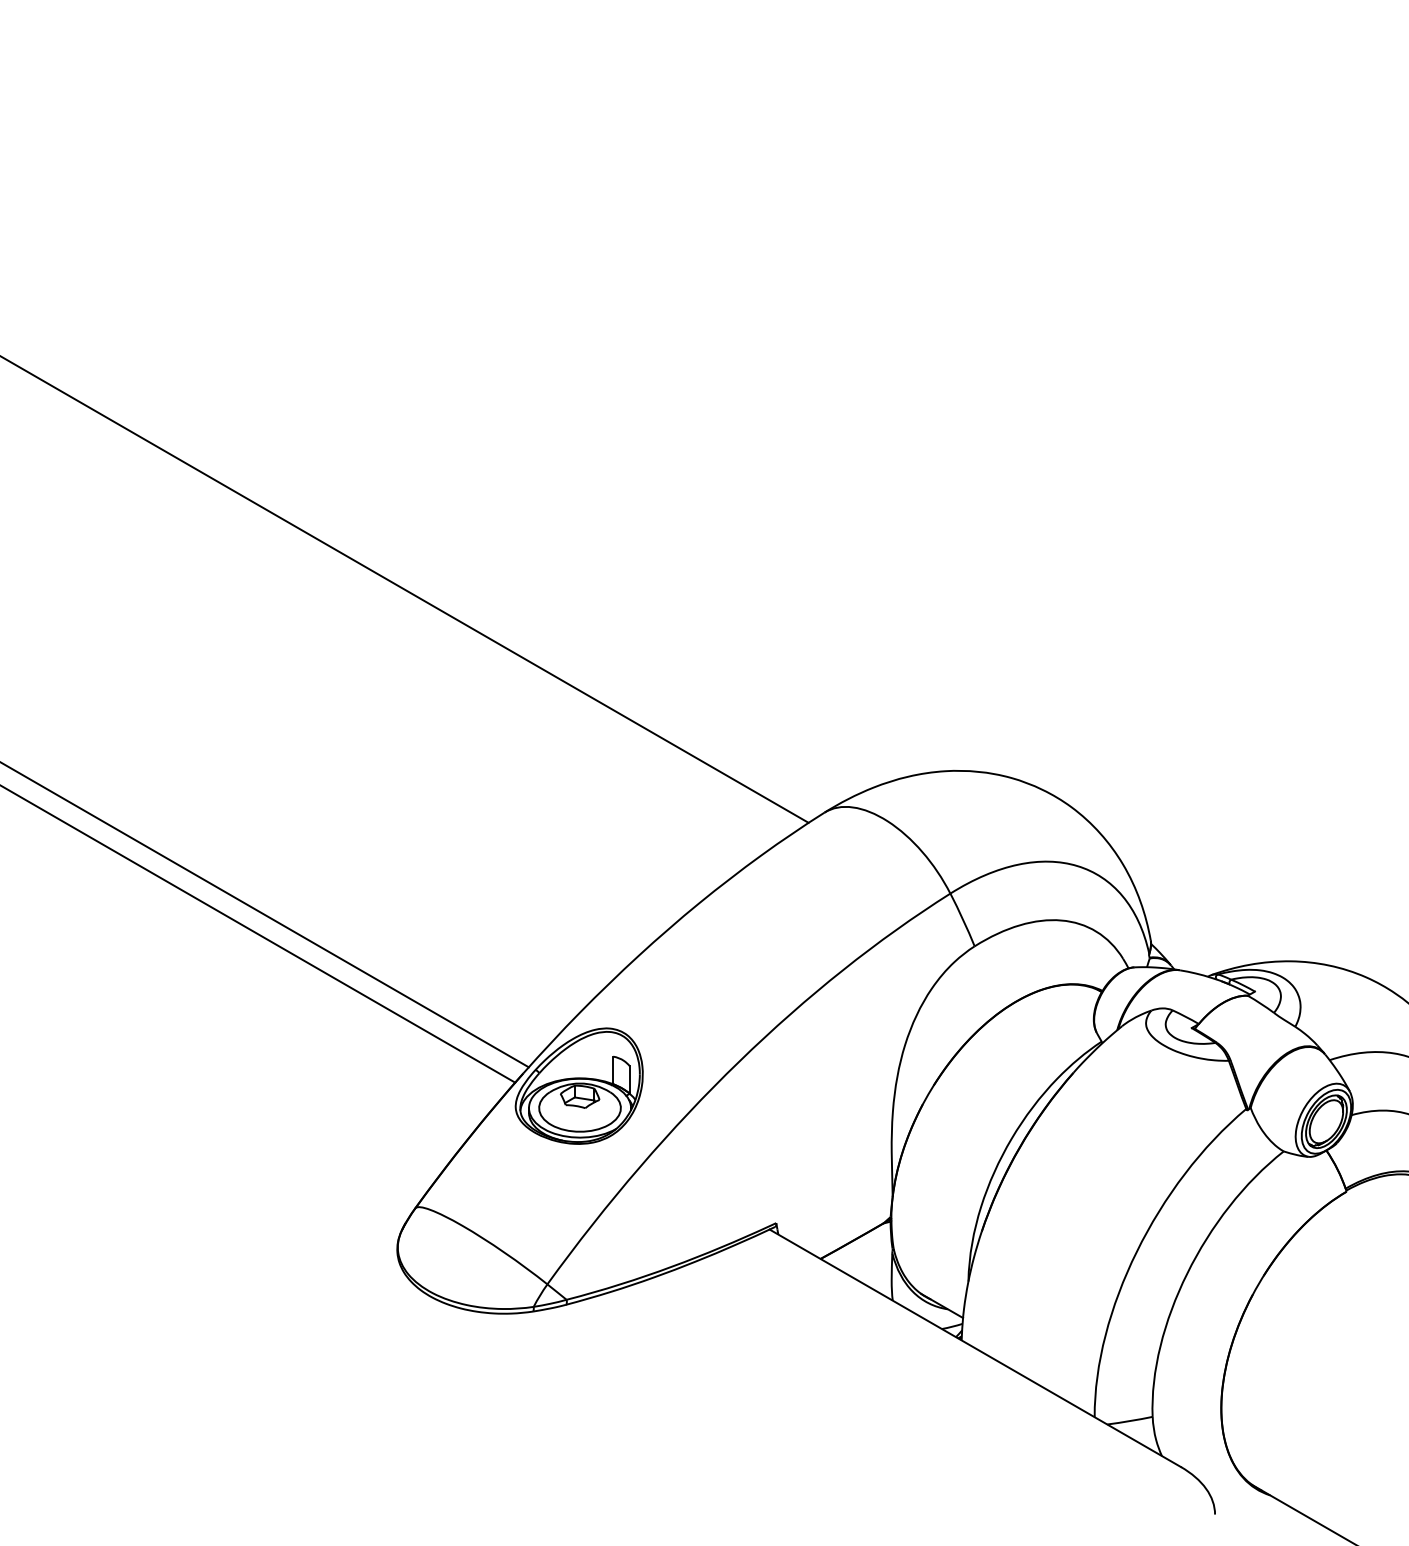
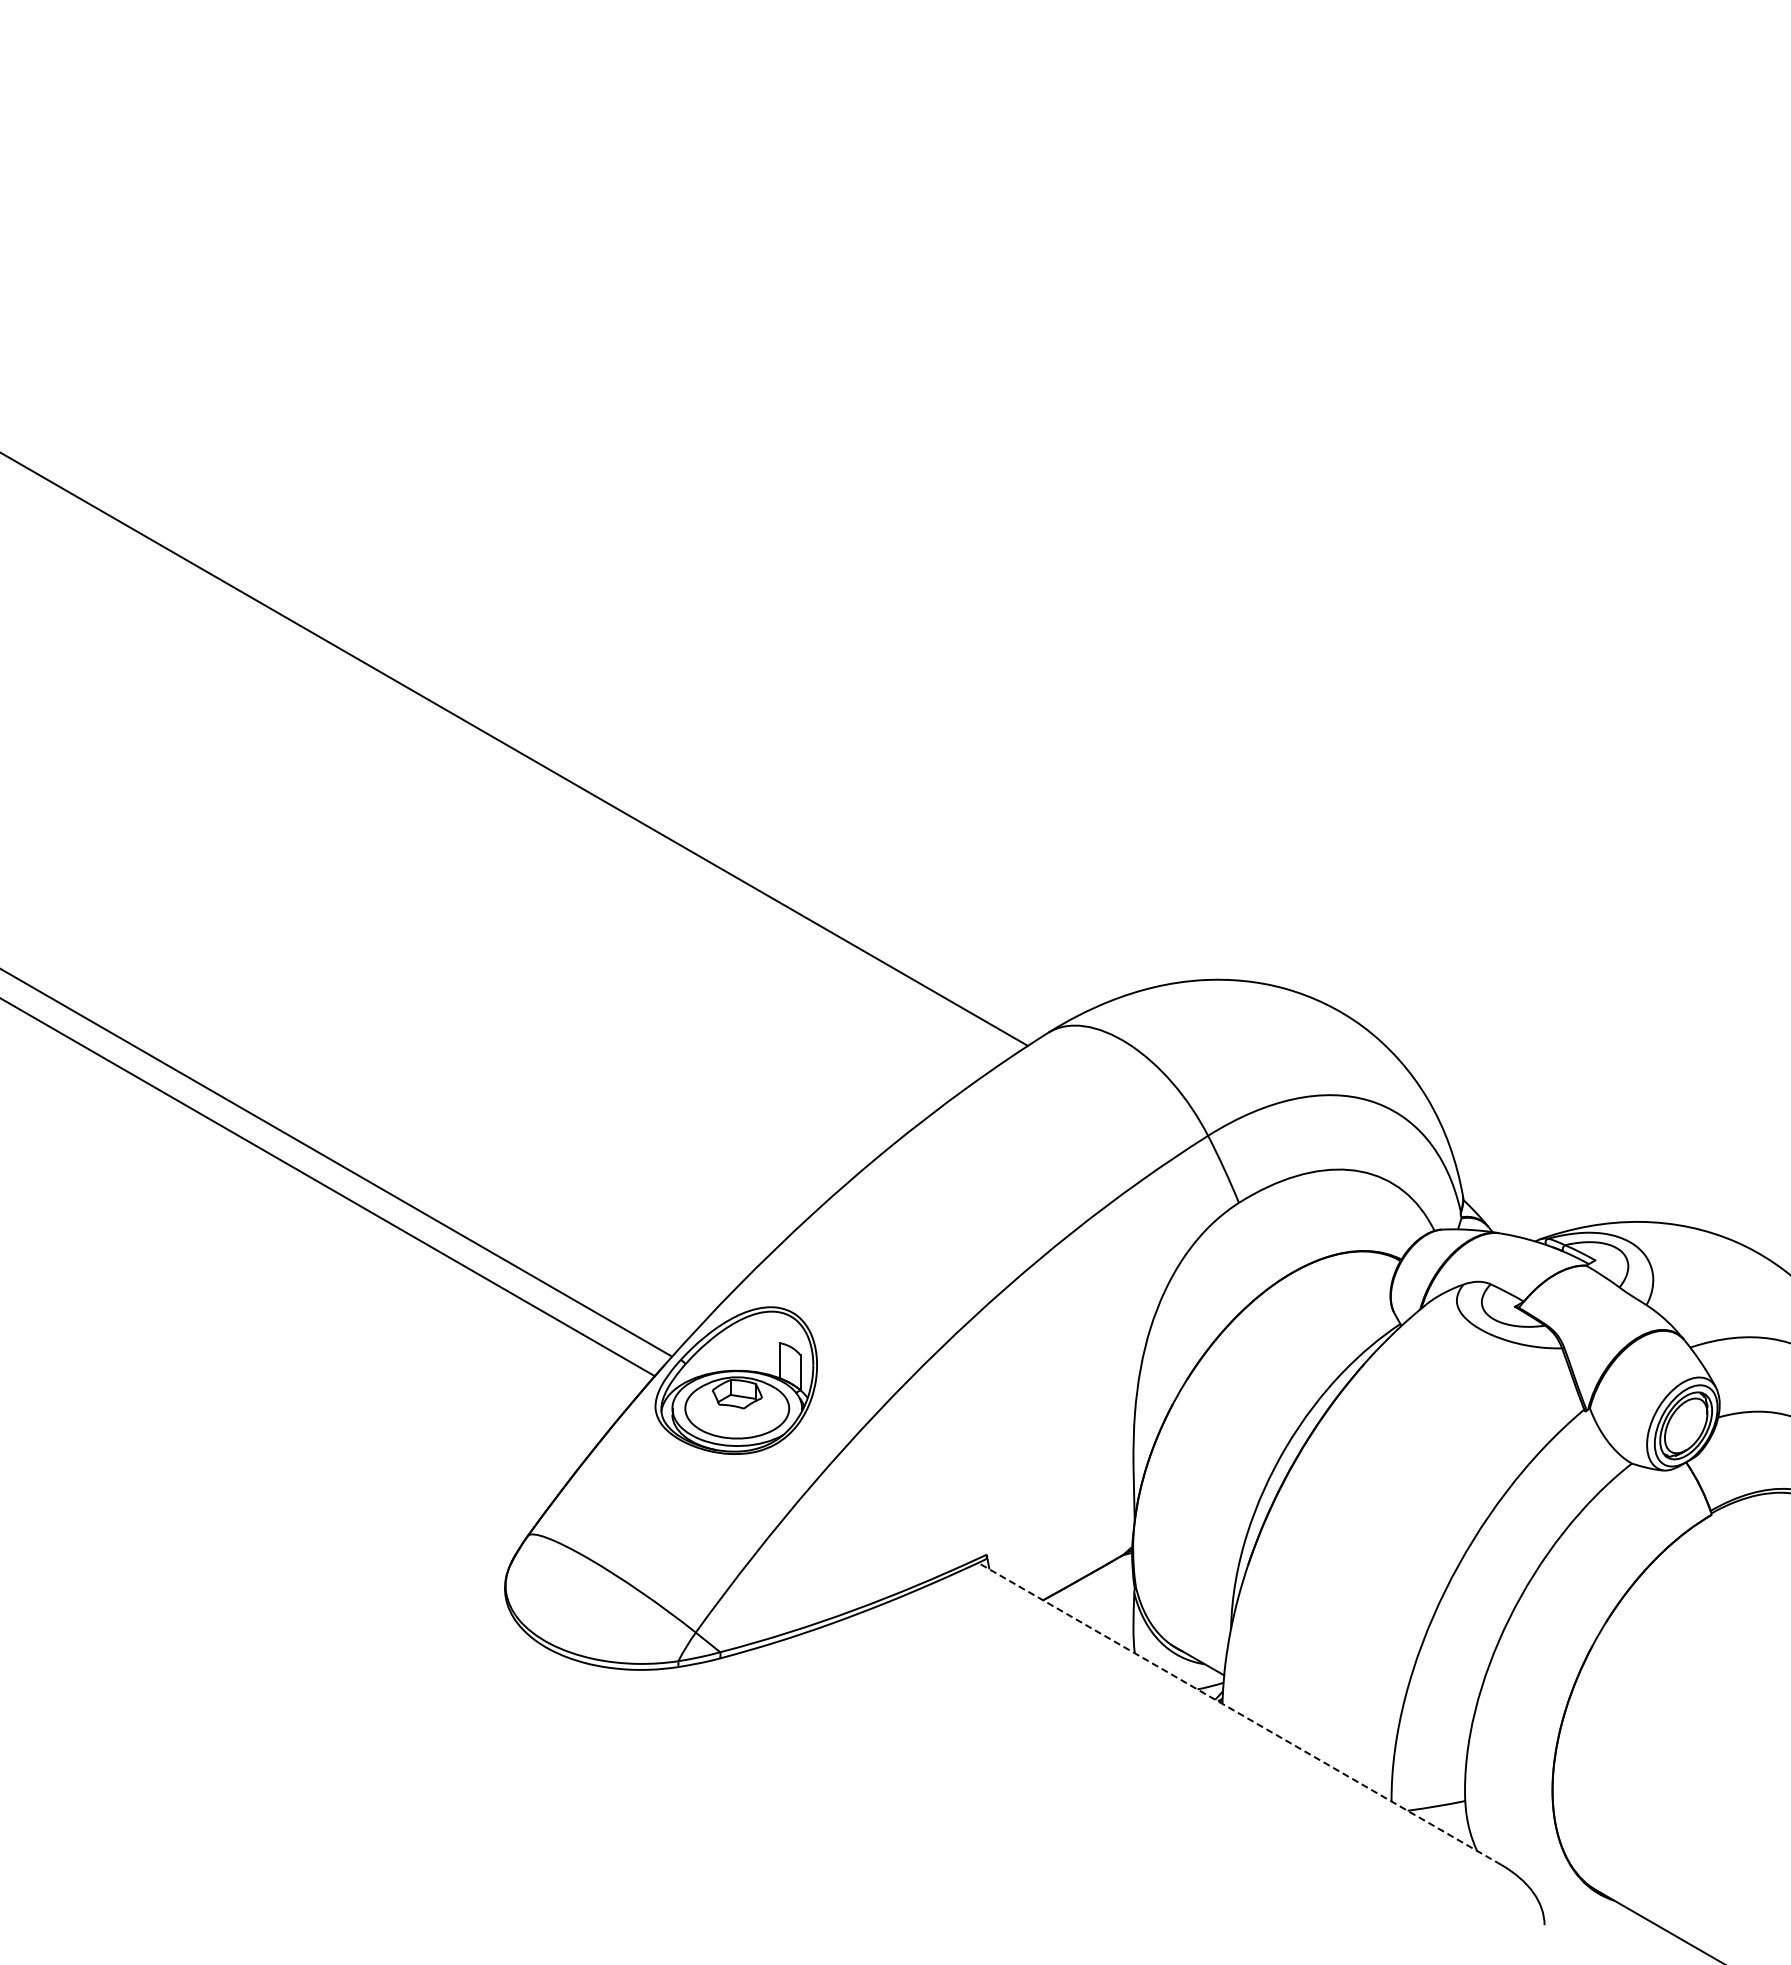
line: (975, 1348) -> (1239, 1713), solid -> dashed

